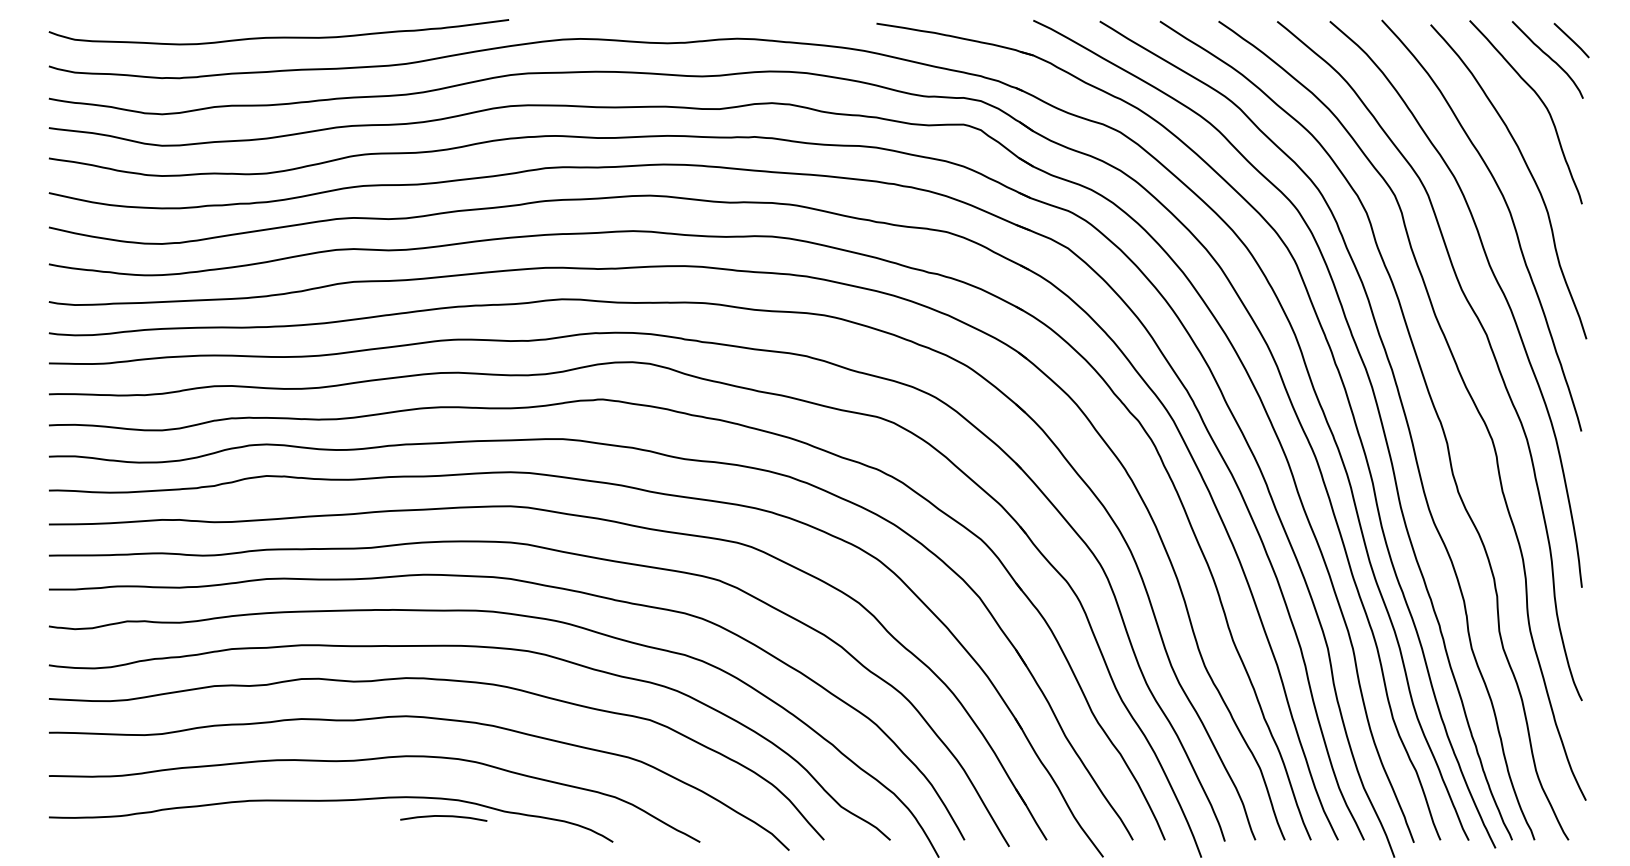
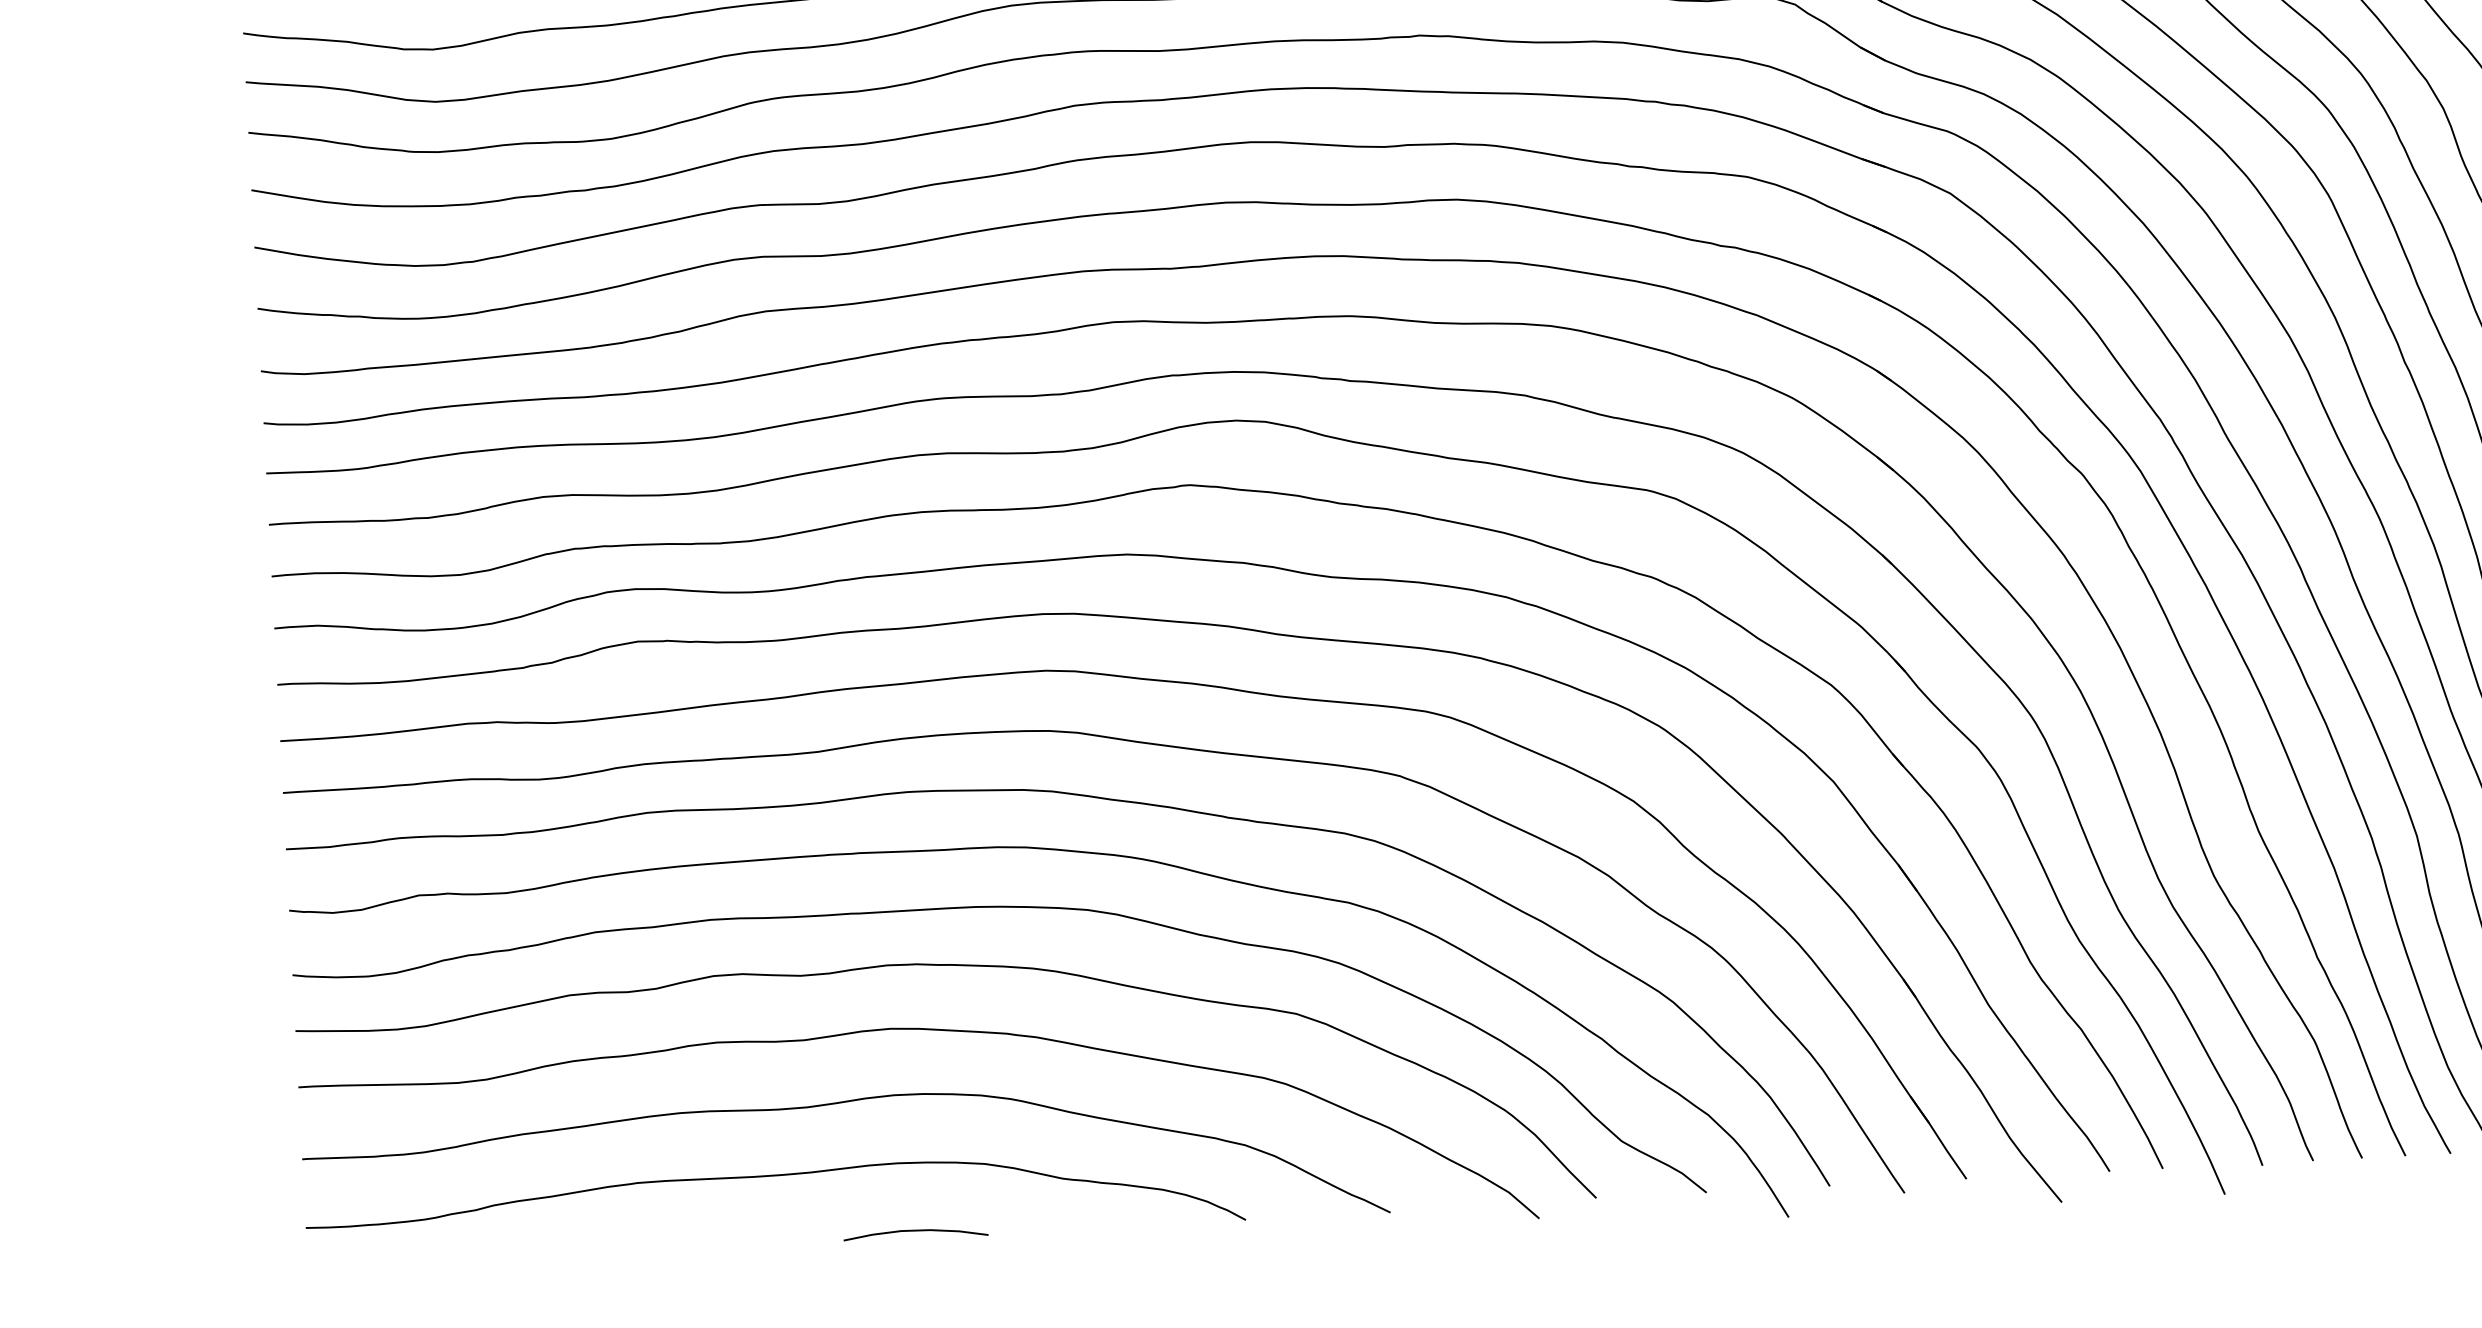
curve: (443, 816) -> (915, 1231), moved

